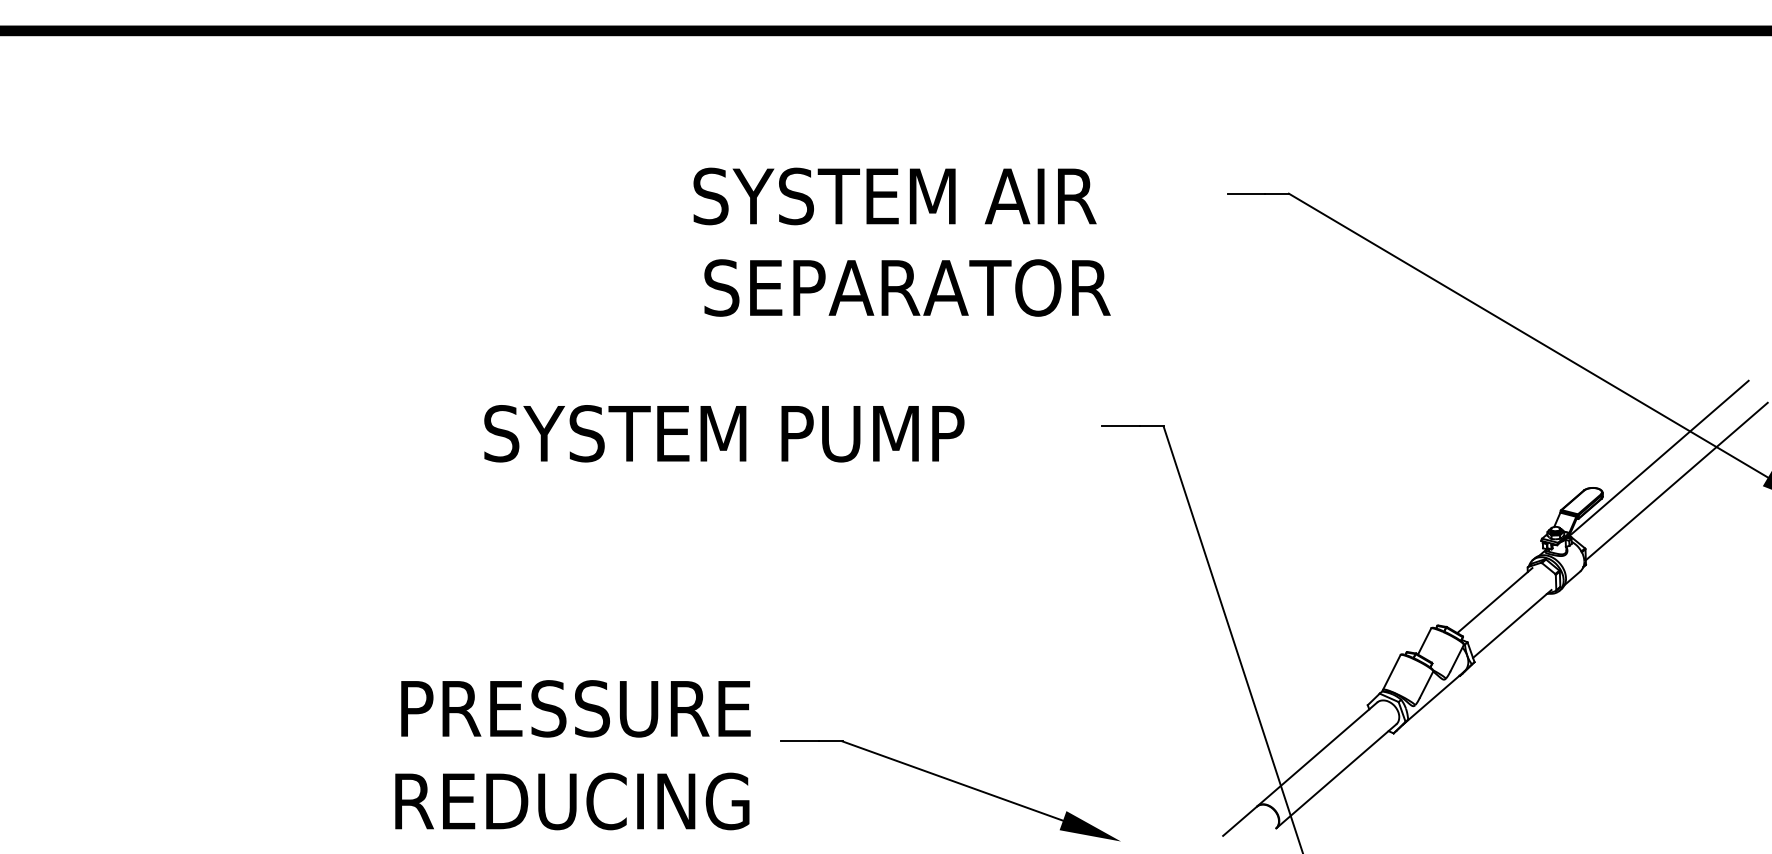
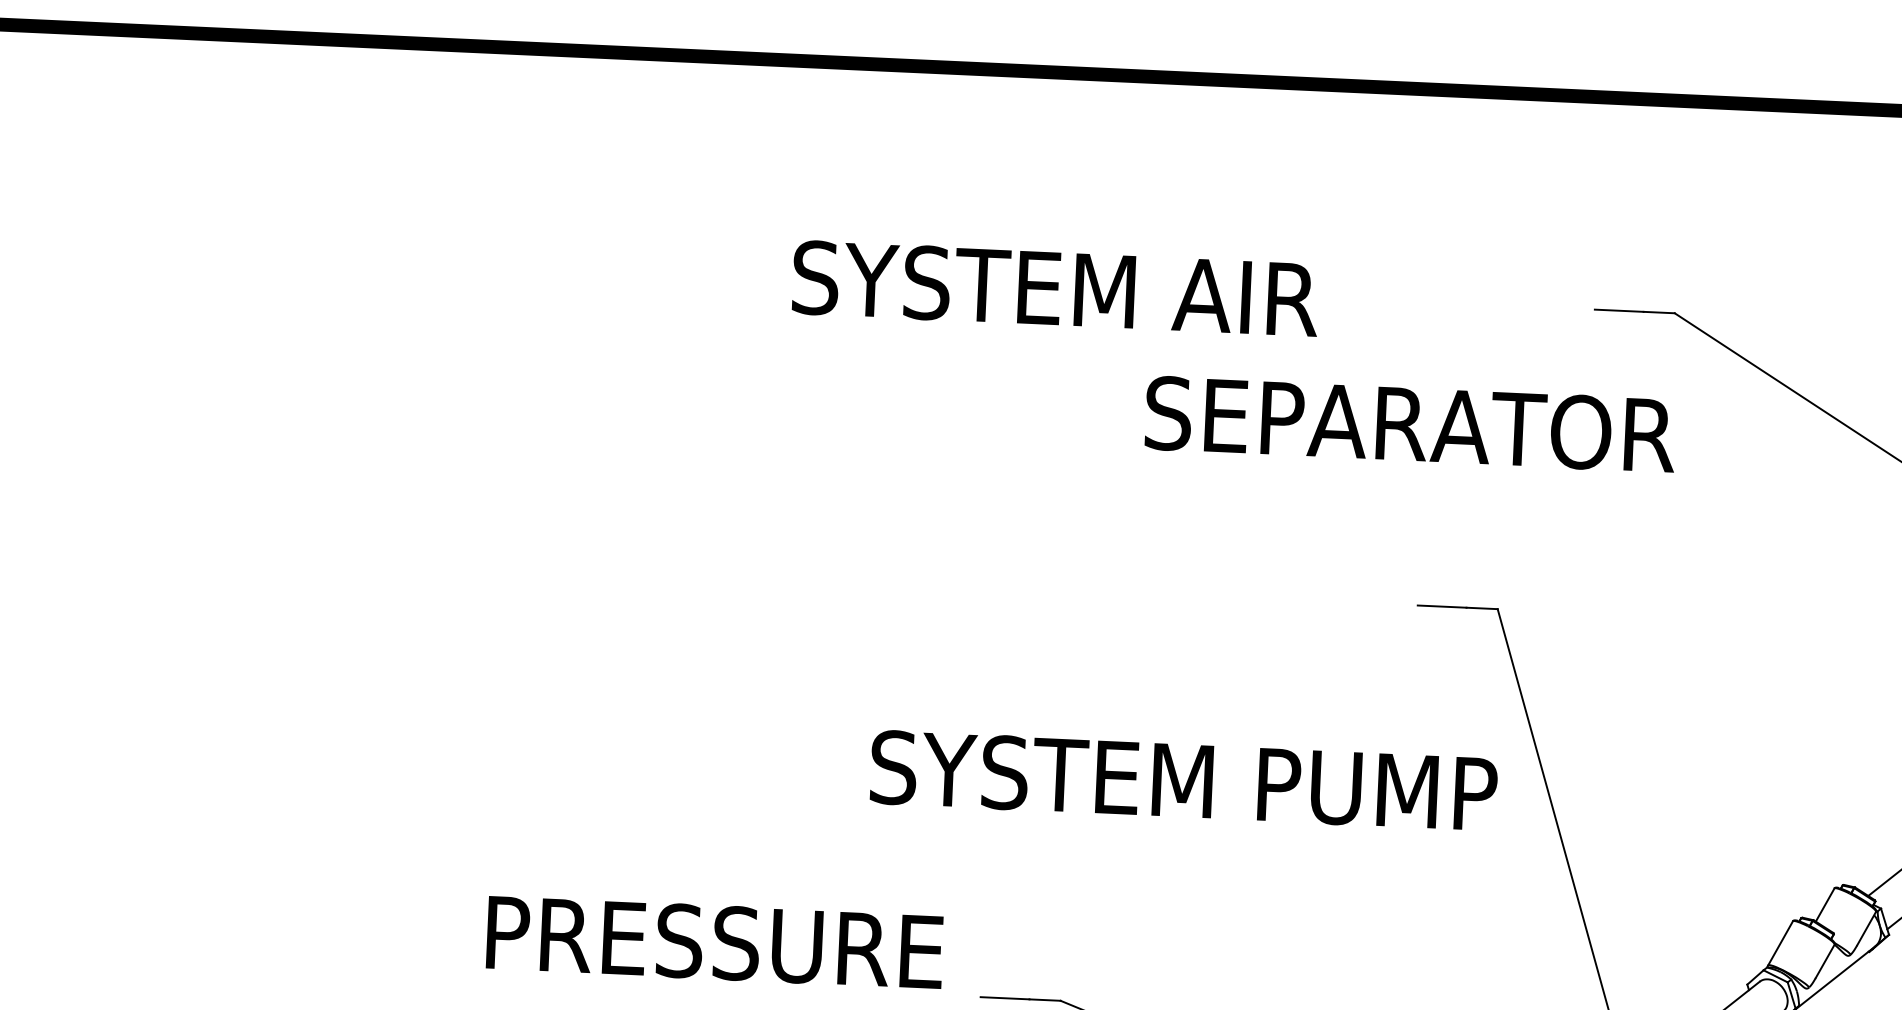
text: (894, 196) -> (1054, 288), moved
text: (907, 287) -> (1410, 423), moved
text: (724, 433) -> (1184, 780), moved

